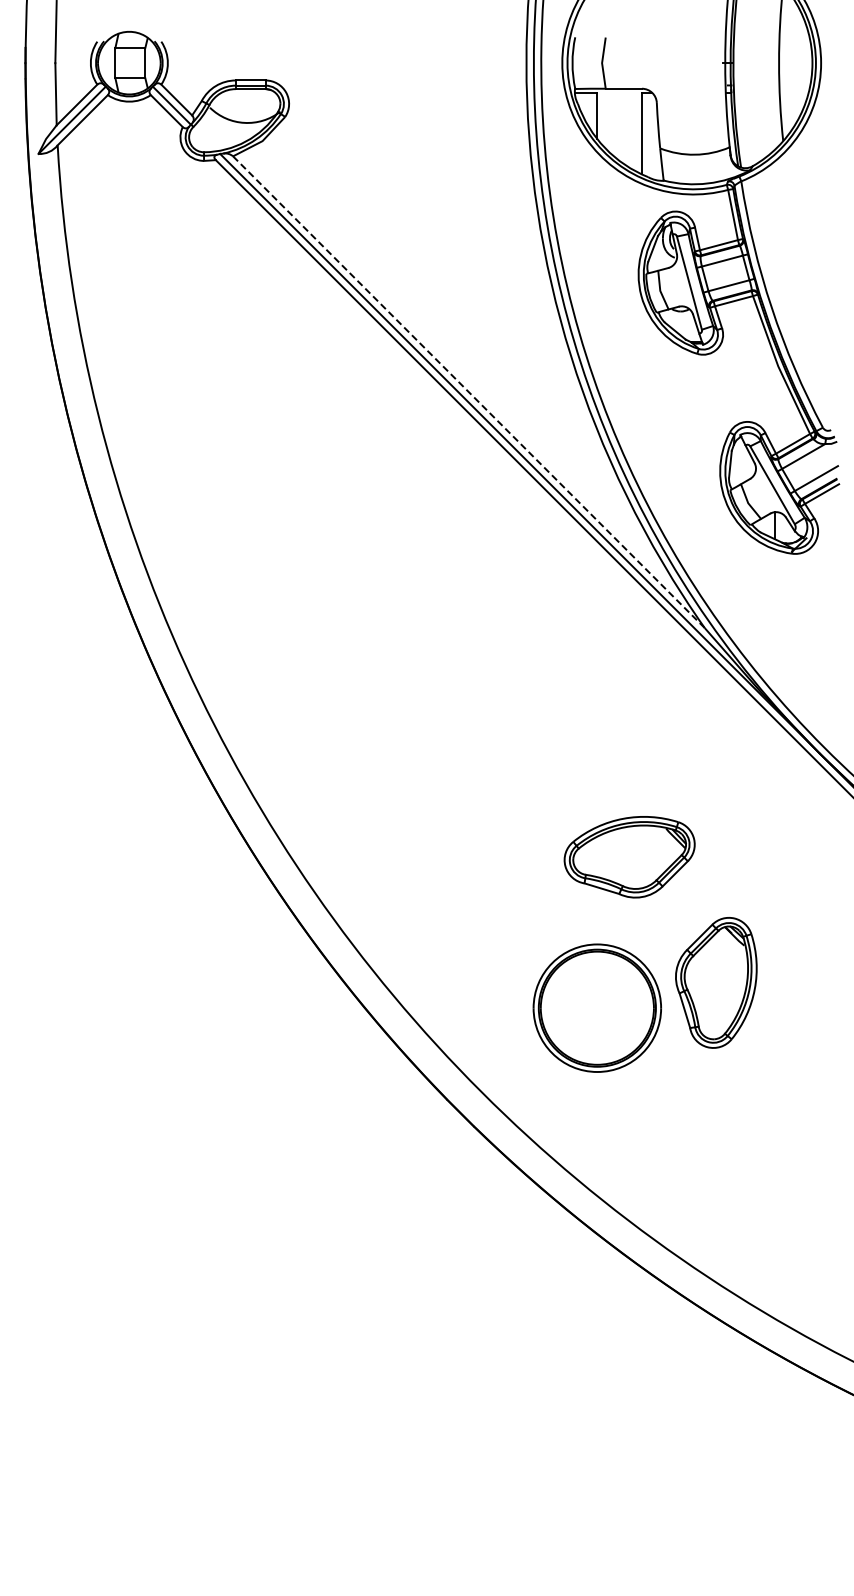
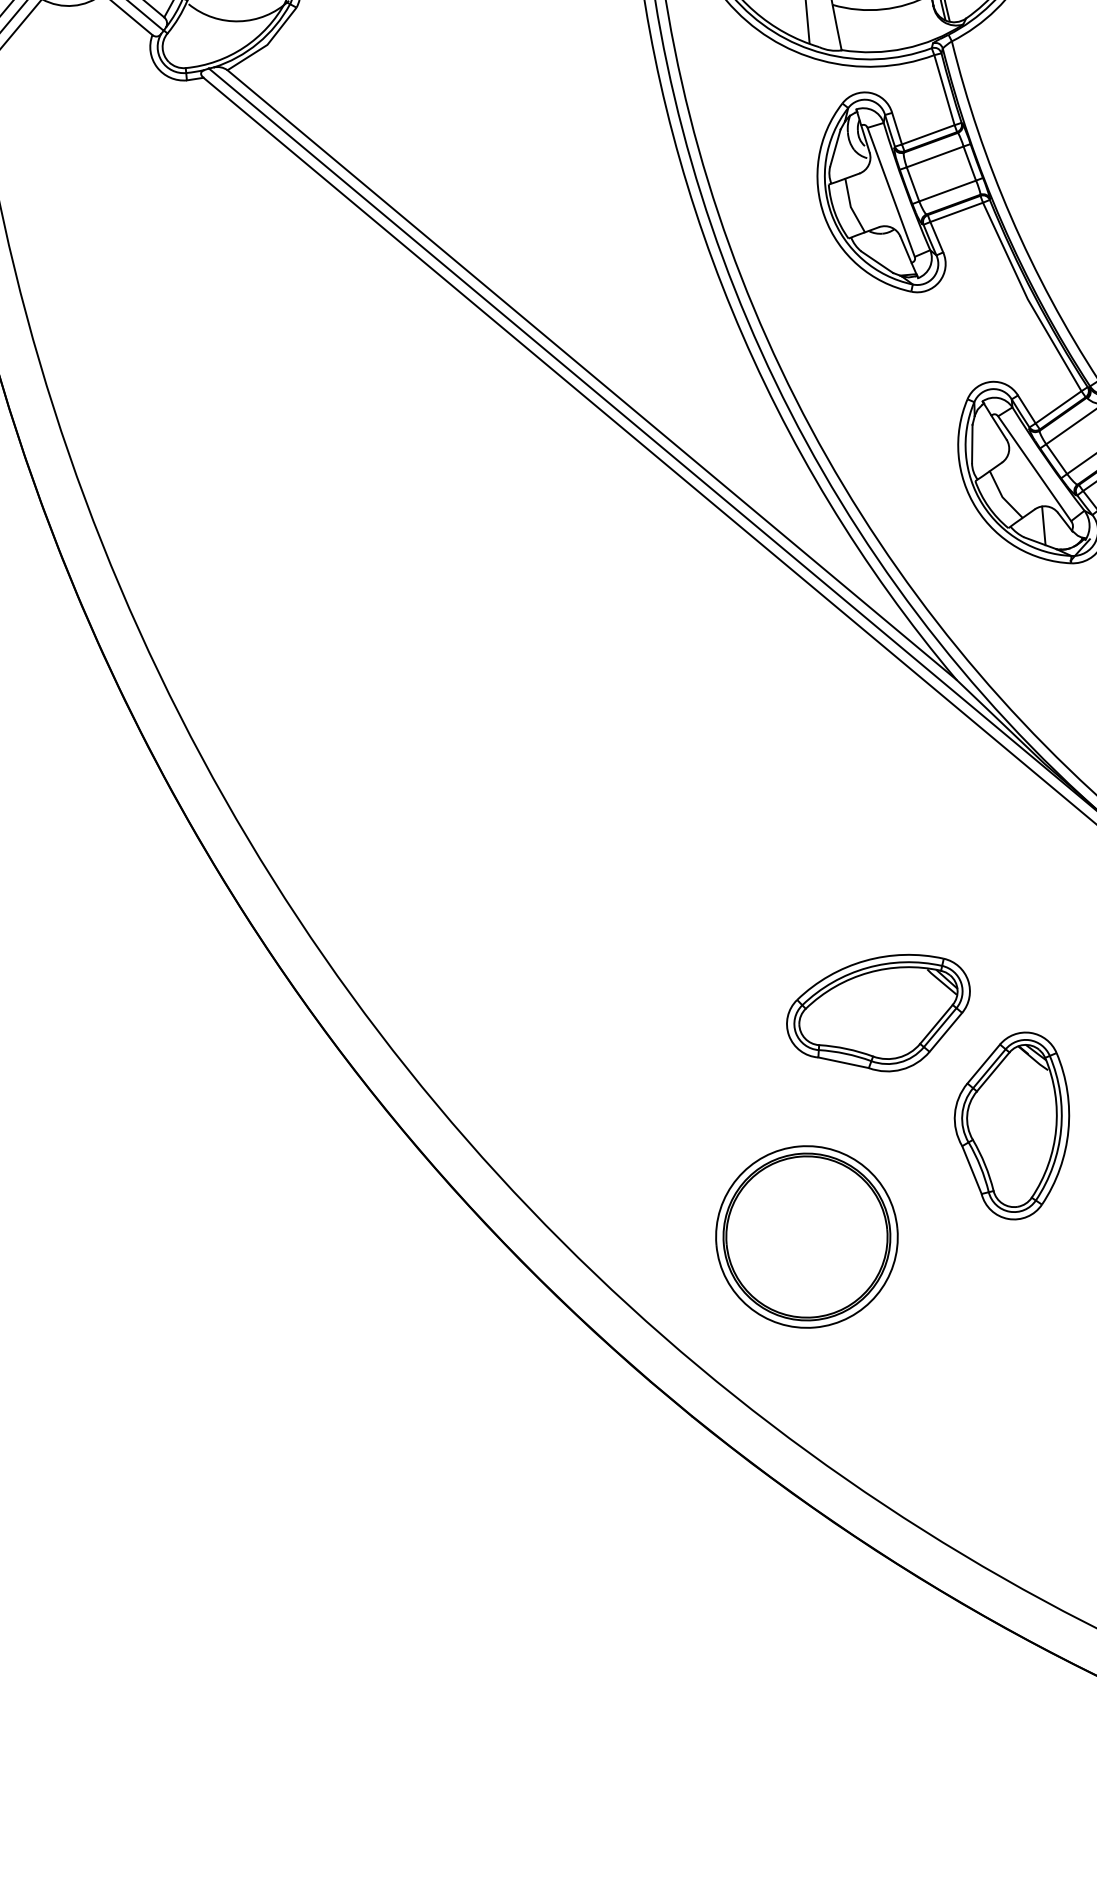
line: (468, 392) -> (591, 375), dashed -> solid
part: (716, 982) -> (1013, 1126), moved
part: (596, 1007) -> (805, 1236), moved

